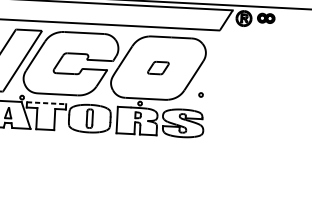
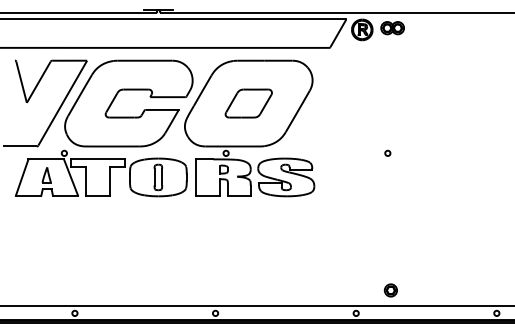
part: (158, 68) -> (248, 103), size x1.67
circle: (200, 94) -> (387, 152), moved
line: (46, 103) -> (98, 159), dashed -> solid

